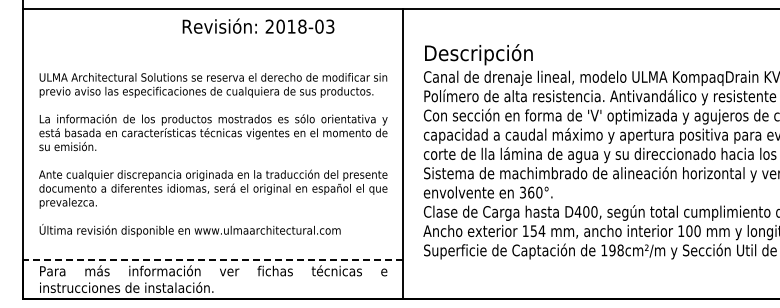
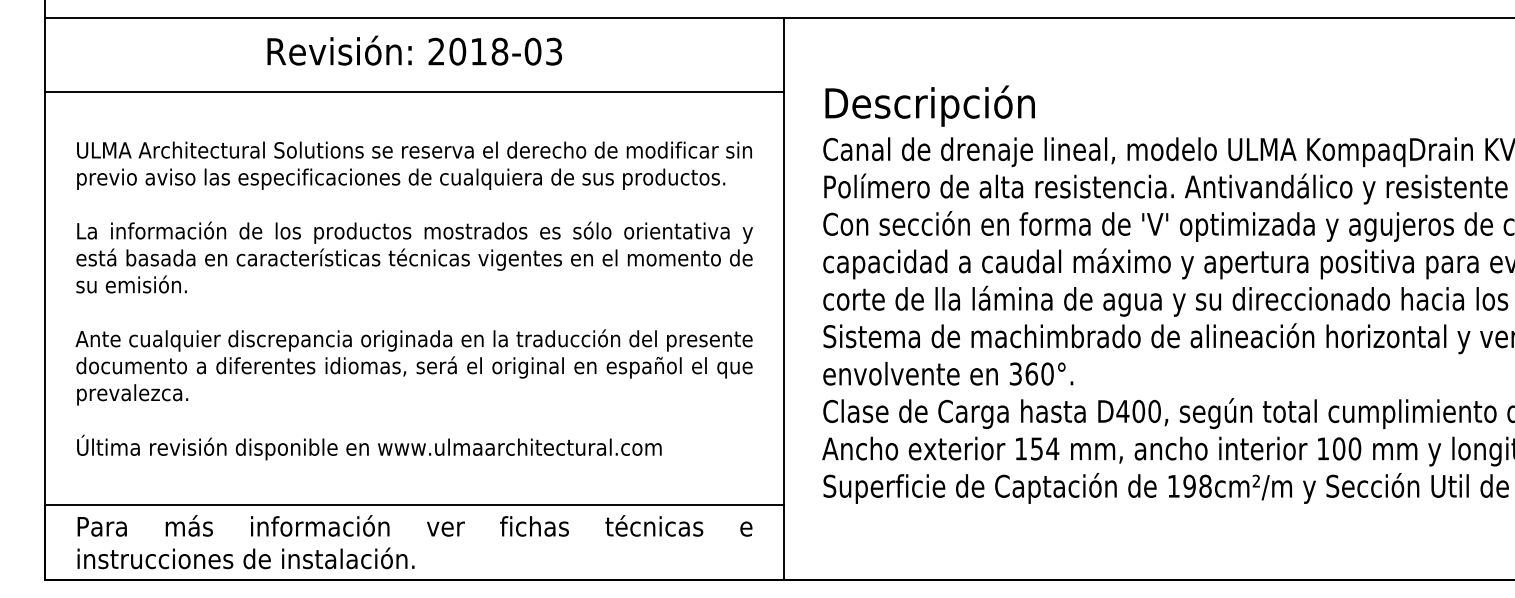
text: (258, 25) -> (414, 49), moved
line: (213, 47) -> (414, 92), added
line: (212, 260) -> (412, 505), dashed -> solid

